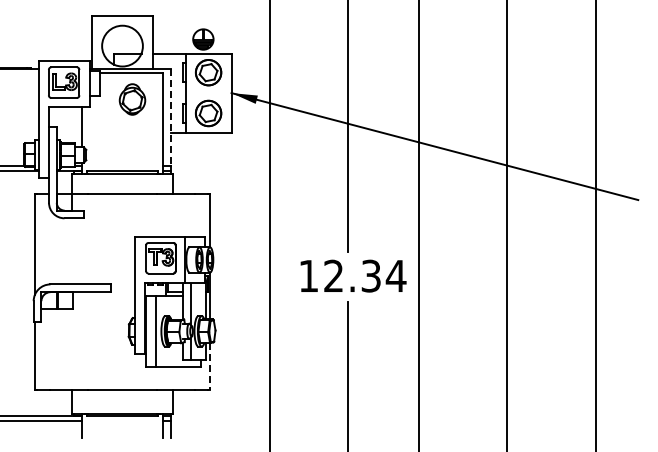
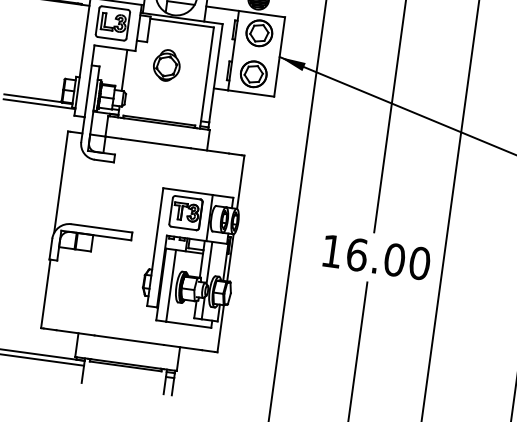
part: (132, 99) -> (166, 65), moved
line: (171, 117) -> (215, 73), dashed -> solid
text: (365, 275) -> (389, 258), 12.34 -> 16.00
line: (210, 367) -> (220, 329), dashed -> solid

